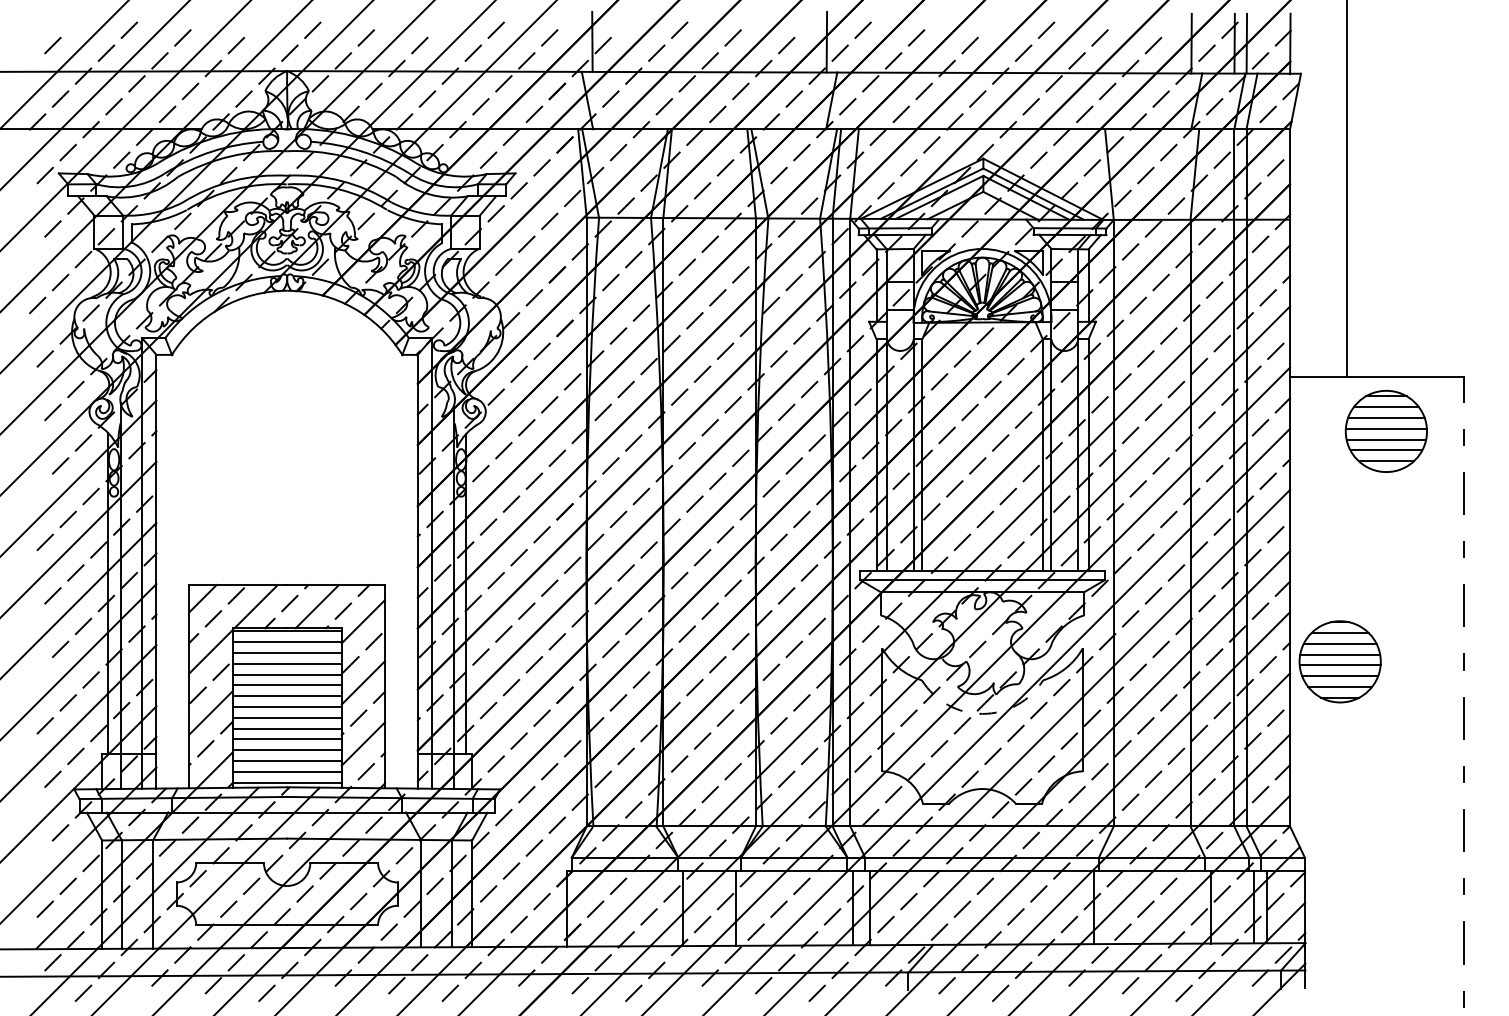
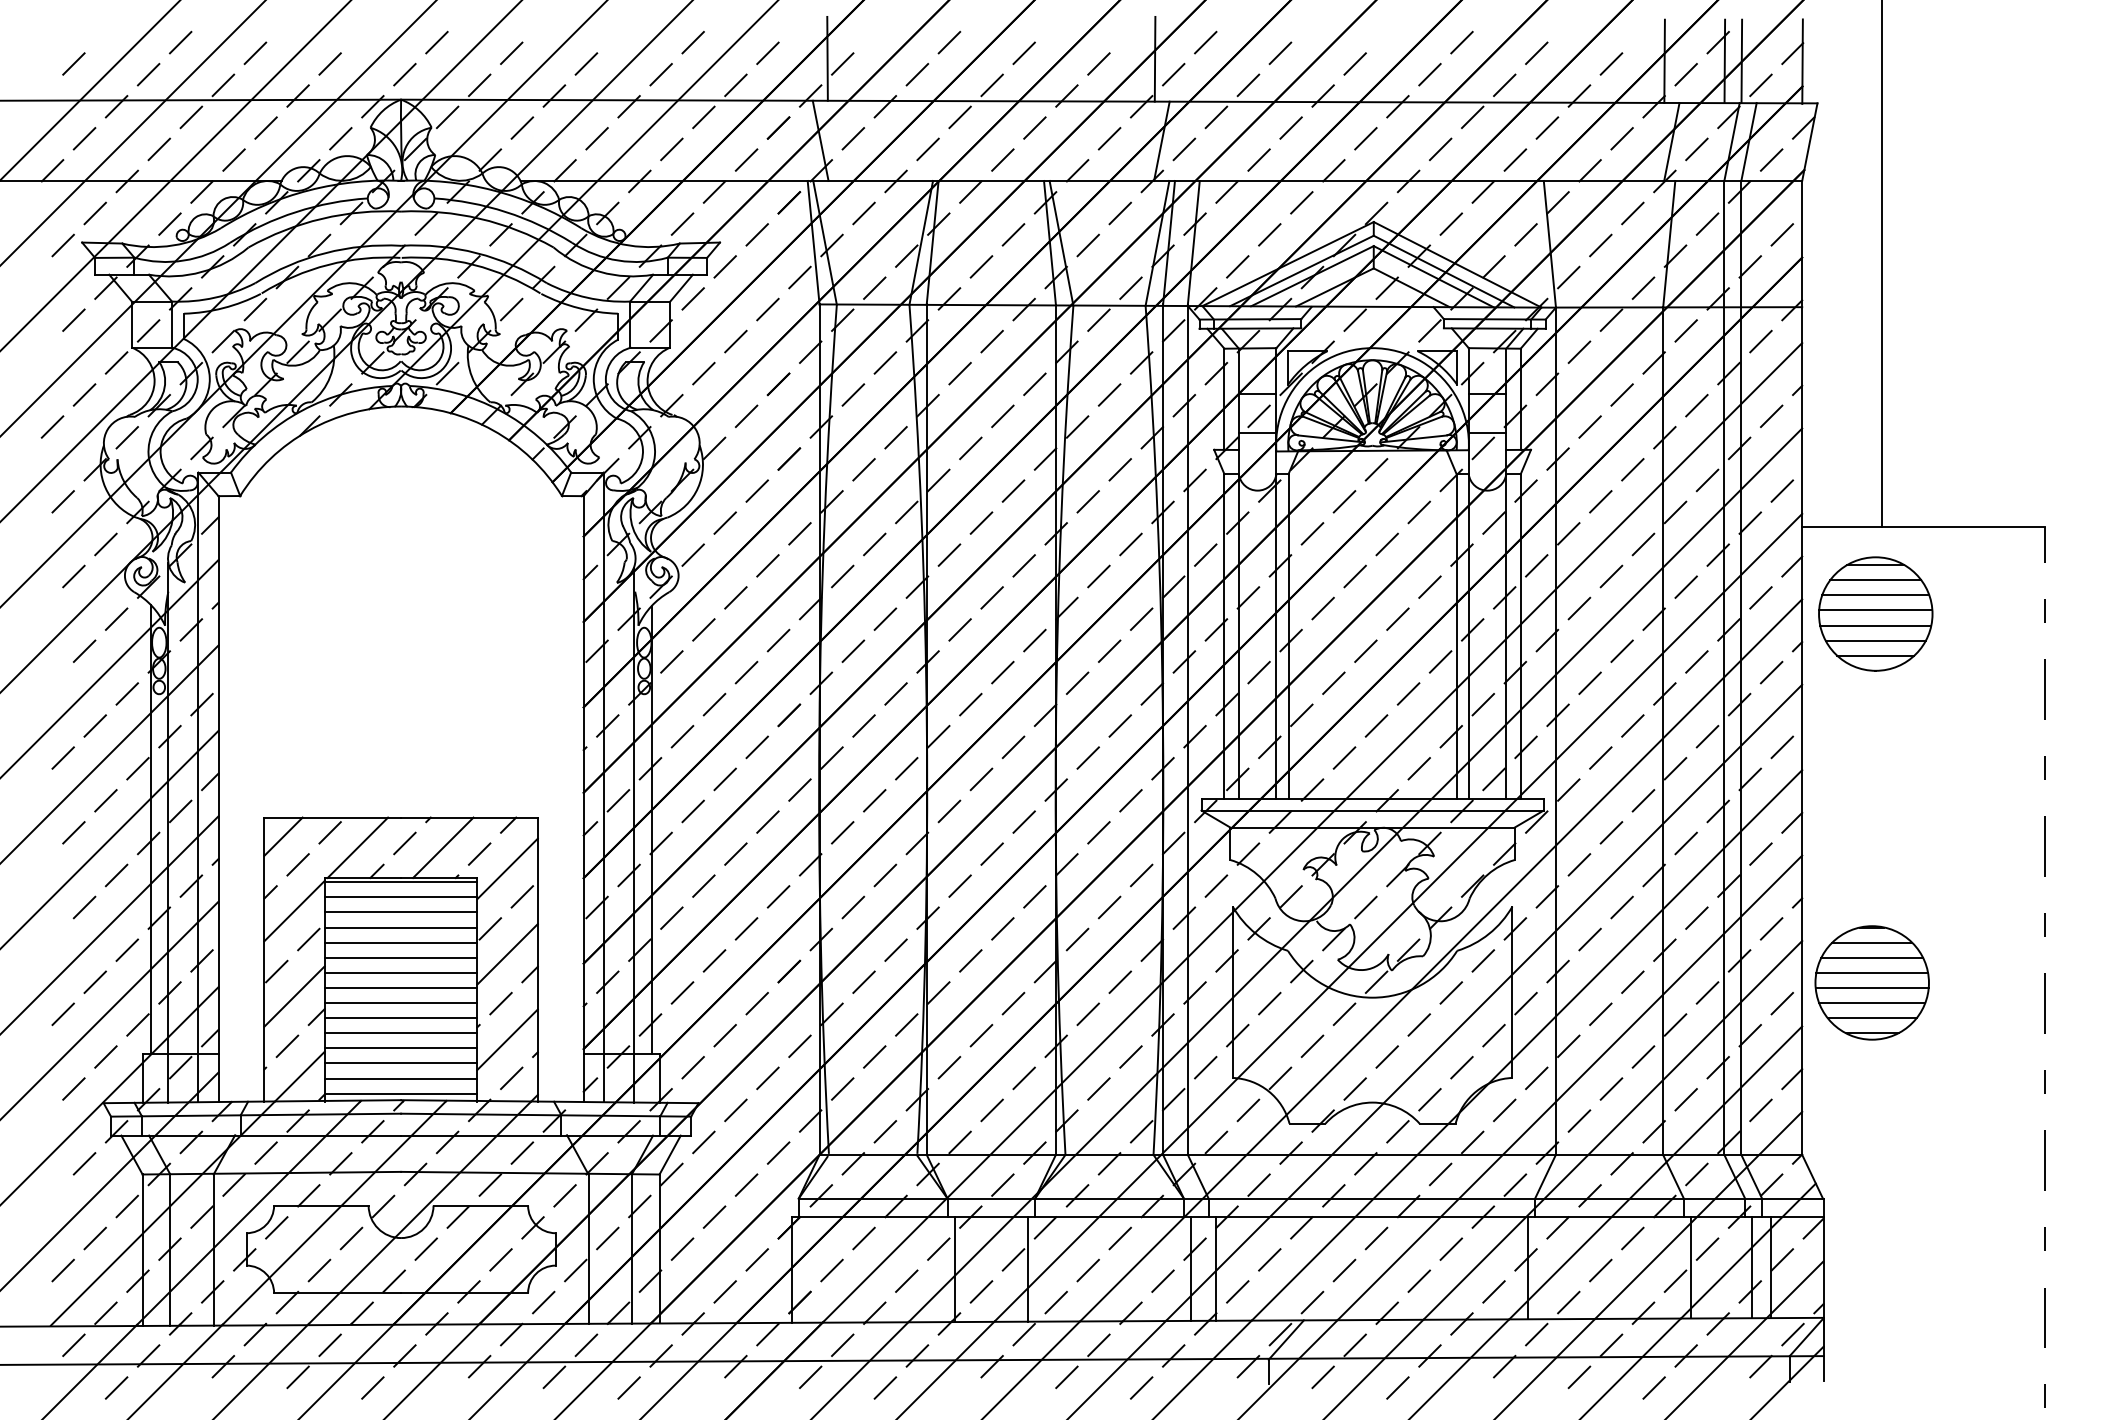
part: (1386, 431) -> (1875, 613), moved
part: (1339, 661) -> (1871, 982), moved
arc: (982, 713) -> (1372, 997), dashed -> solid

